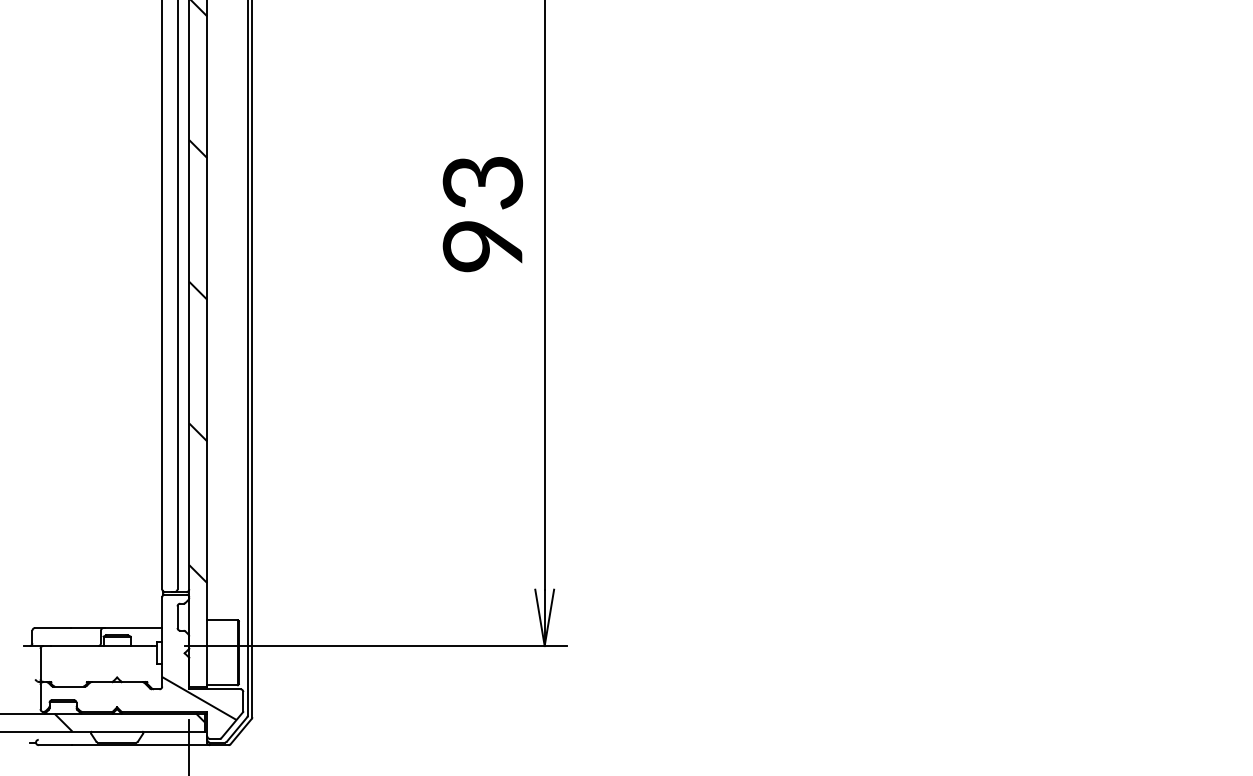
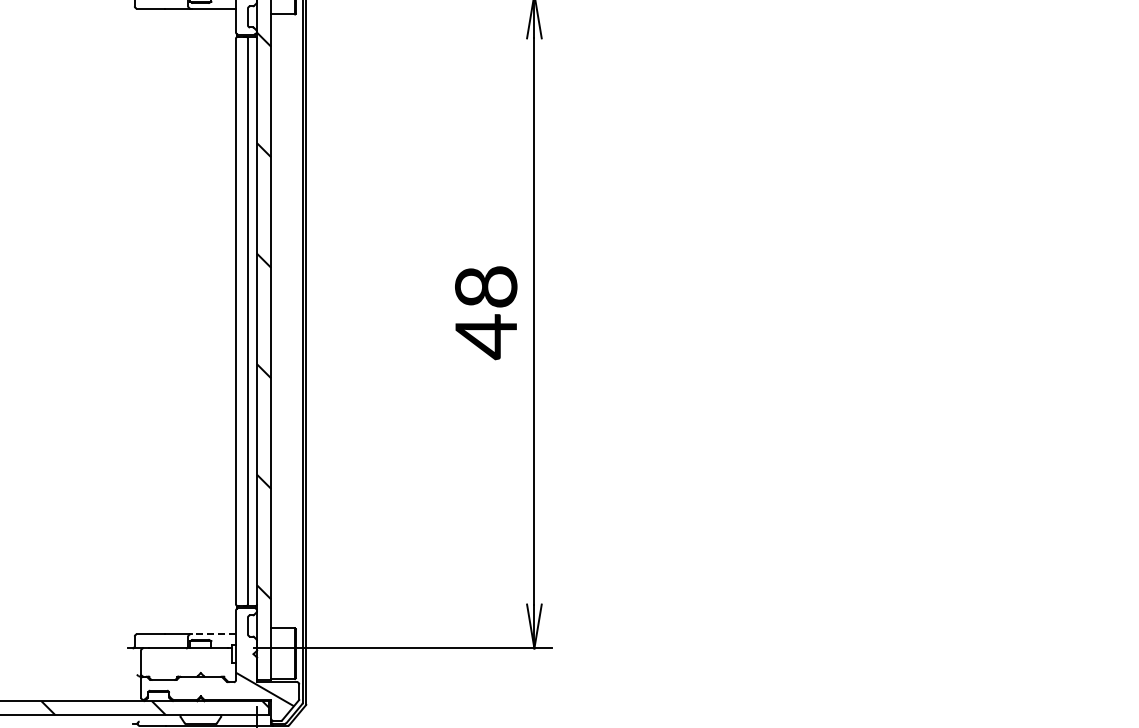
text: (483, 216) -> (486, 313), 93 -> 48
line: (133, 628) -> (213, 634), solid -> dashed

